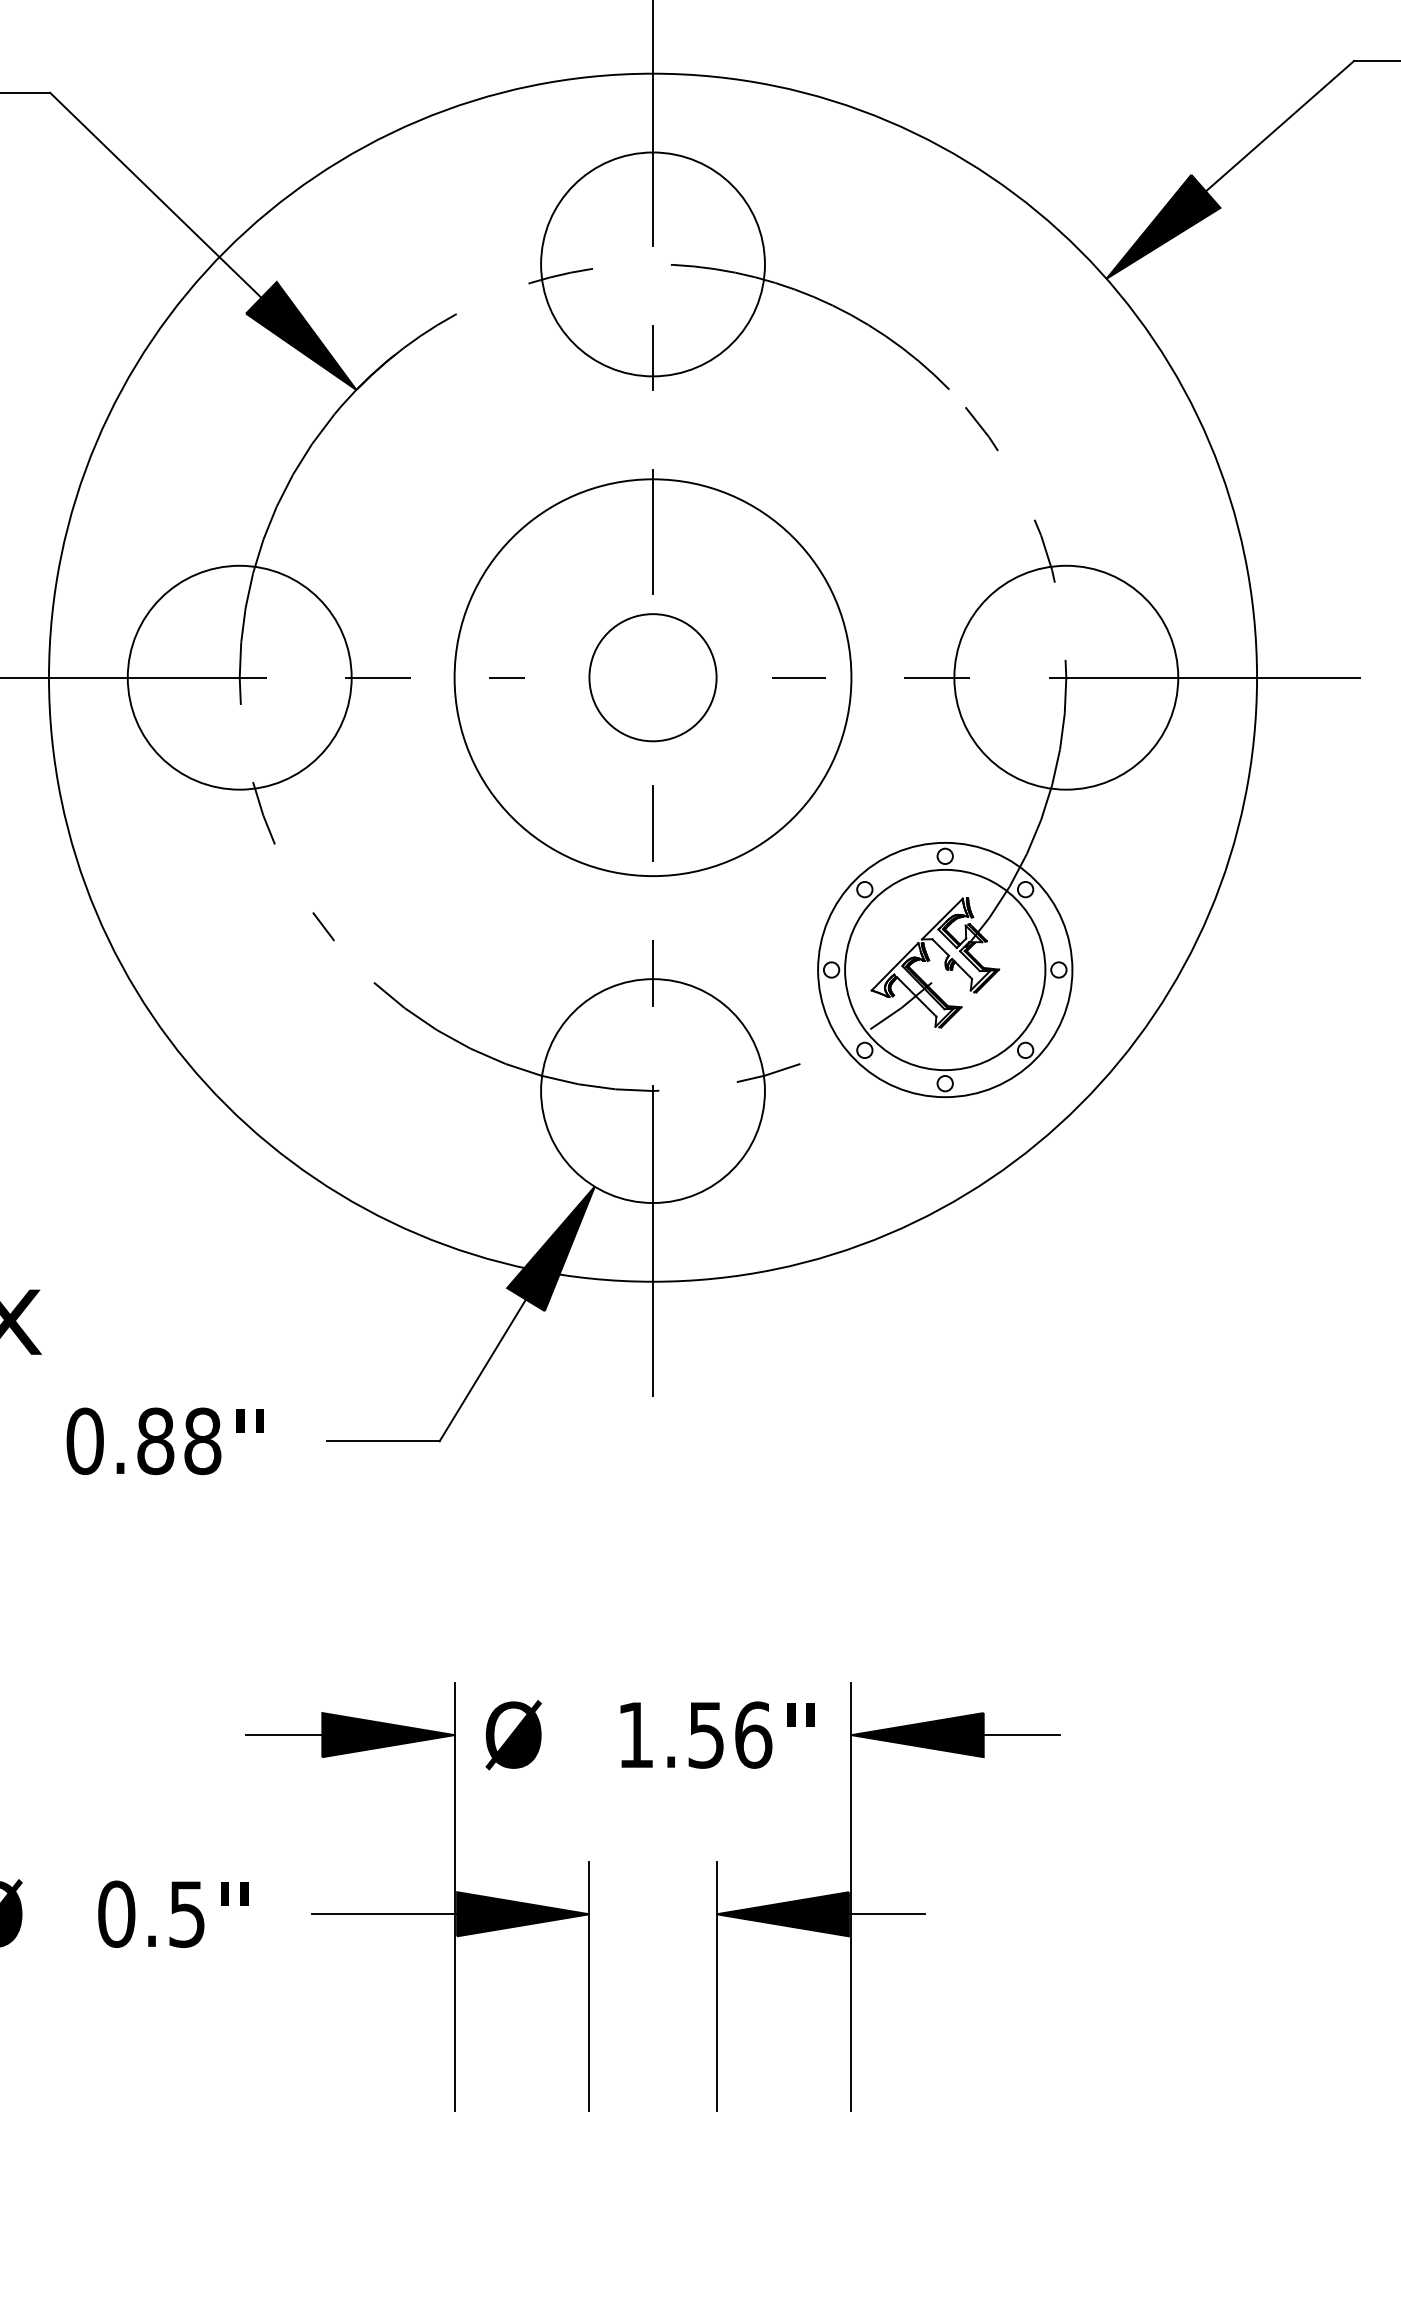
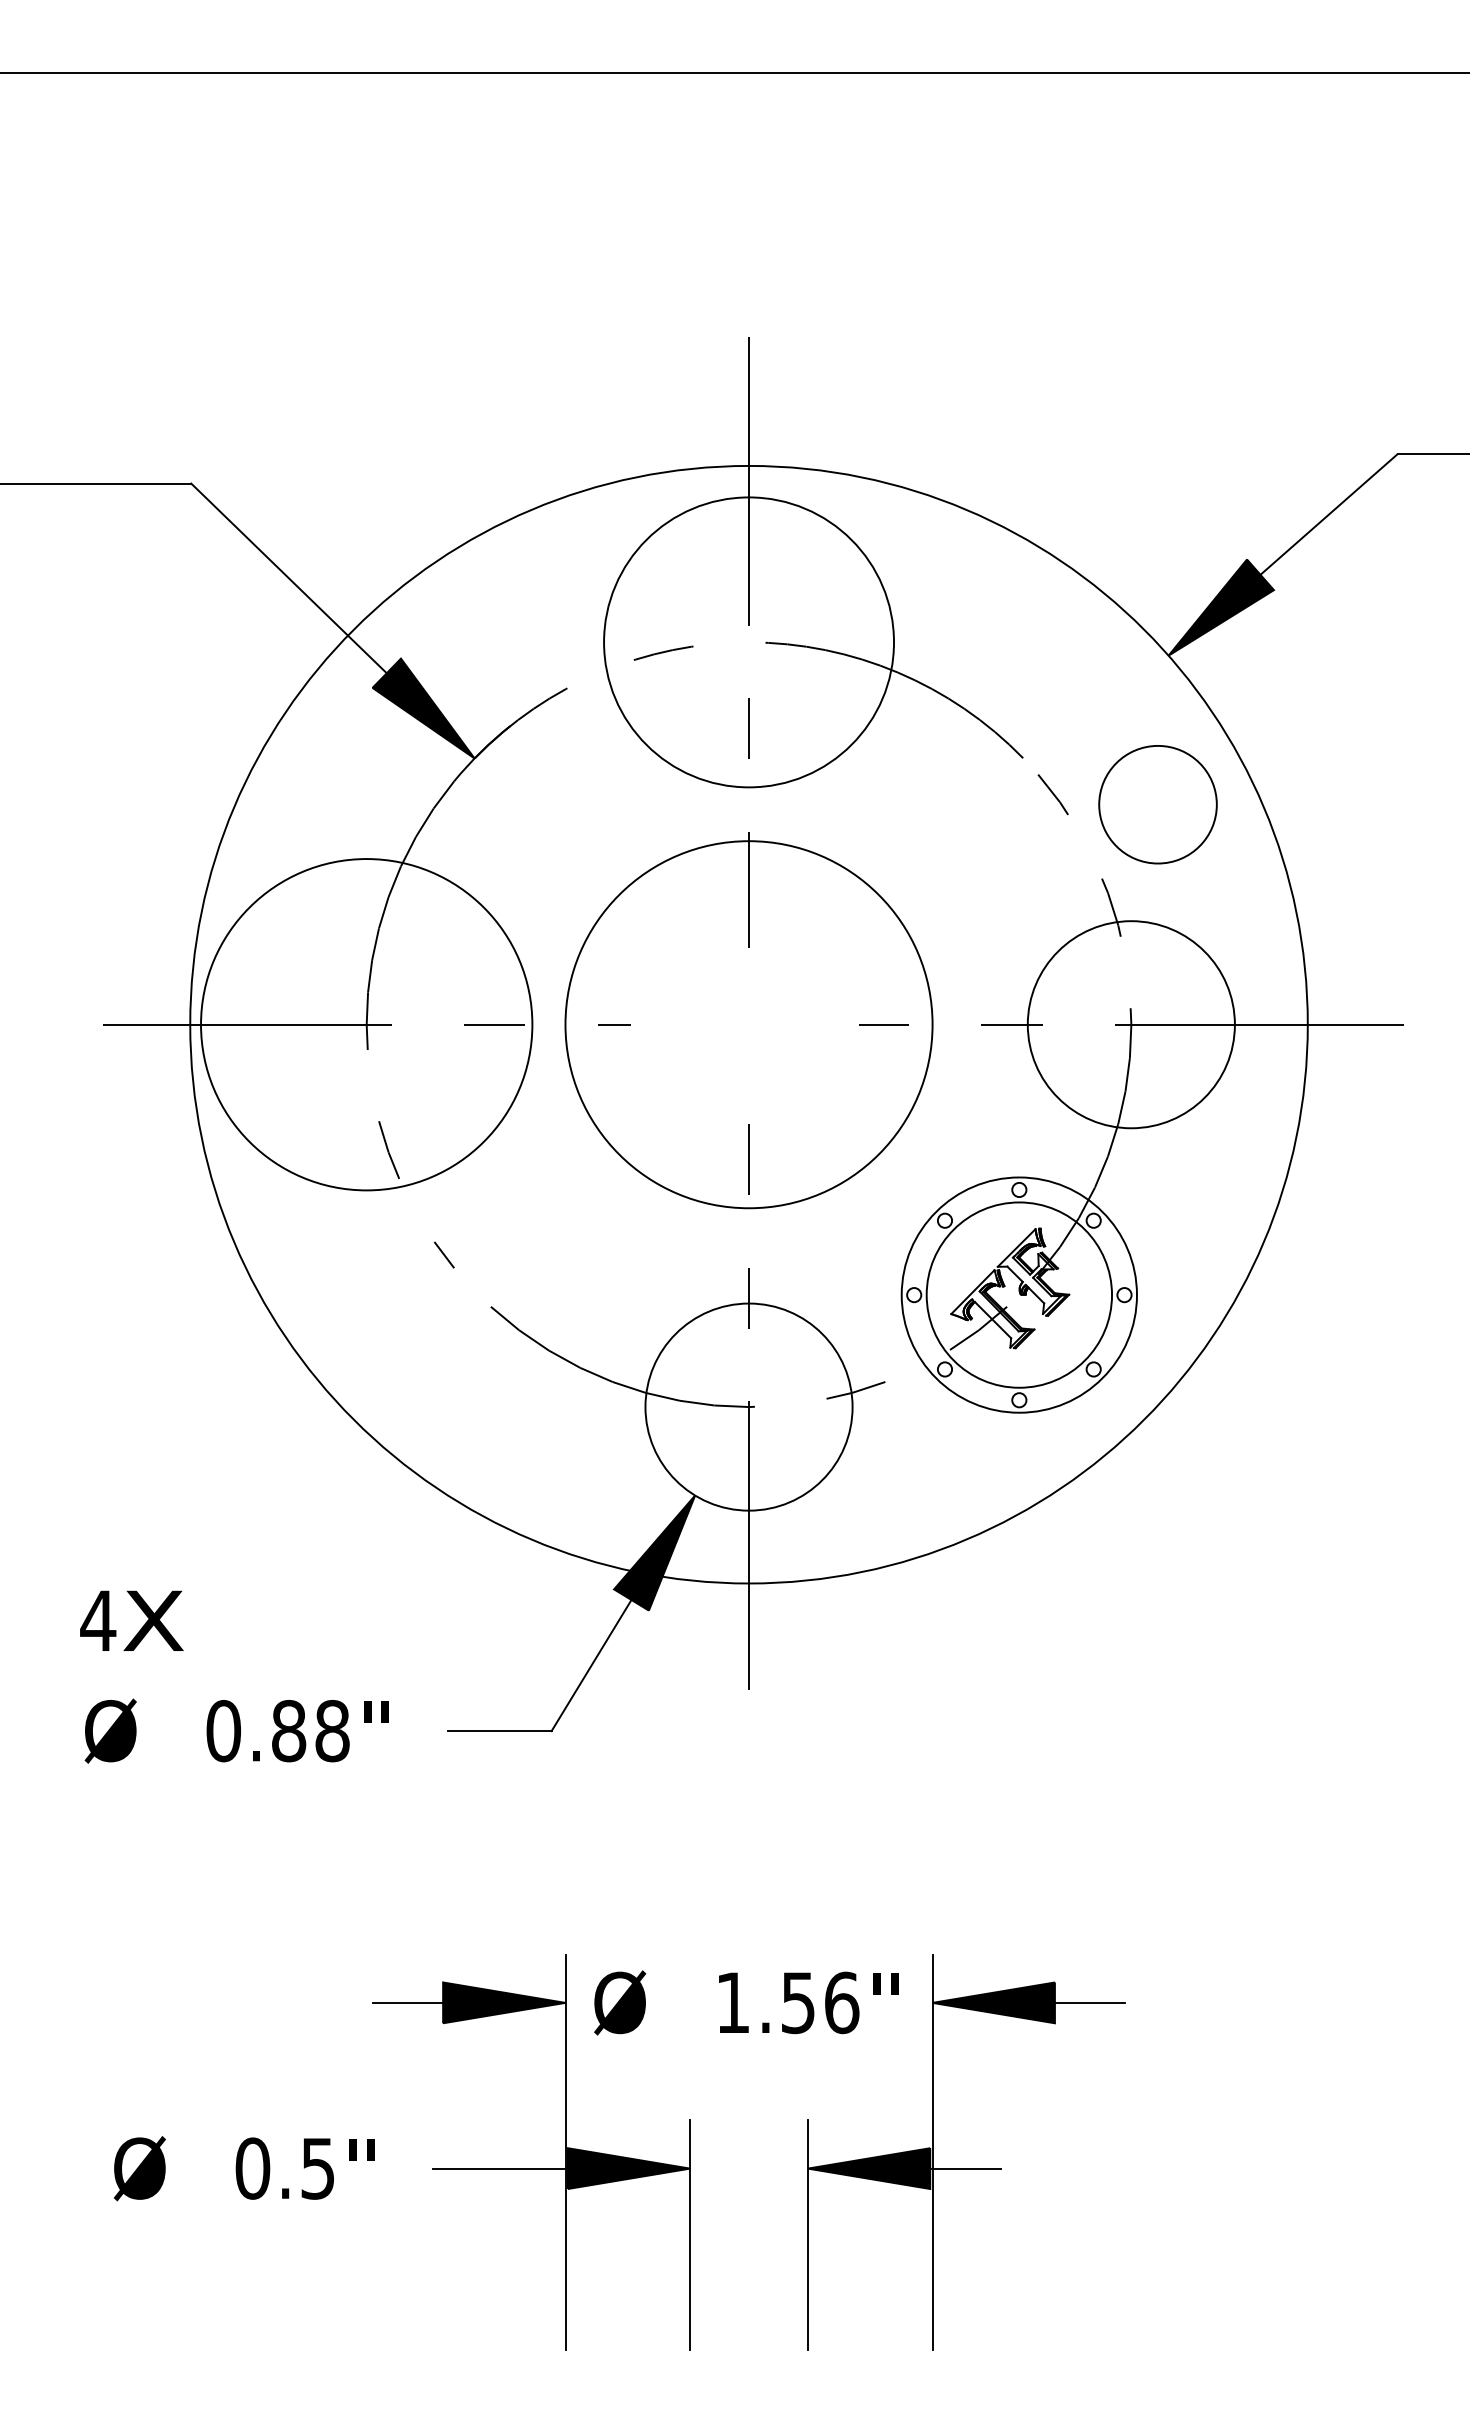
circle: (652, 263) -> (748, 641), size x1.4
circle: (239, 677) -> (366, 1024), size x1.6
circle: (652, 677) -> (1157, 804), moved

